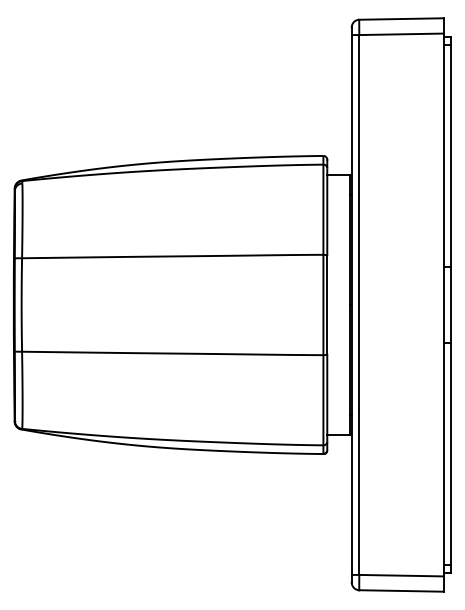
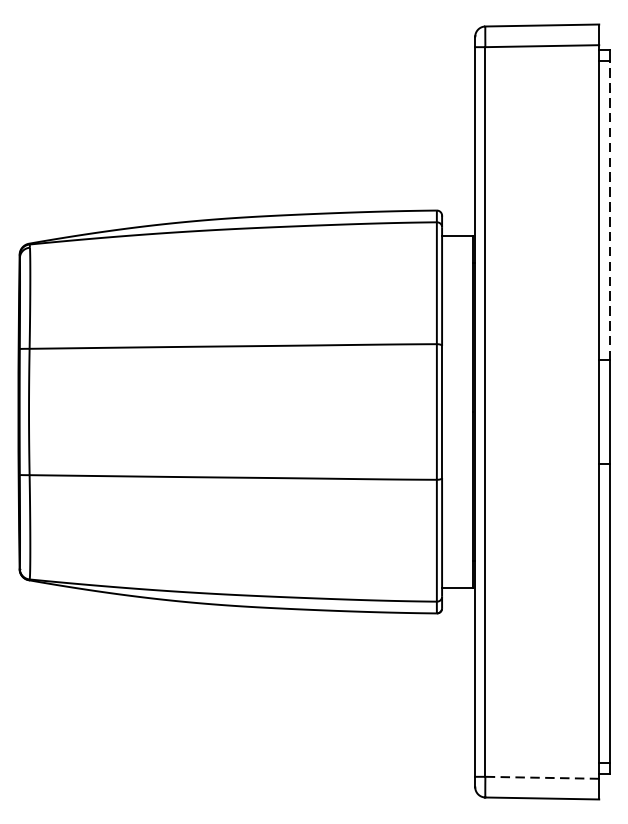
line: (451, 155) -> (609, 209), solid -> dashed
line: (400, 575) -> (541, 777), solid -> dashed

